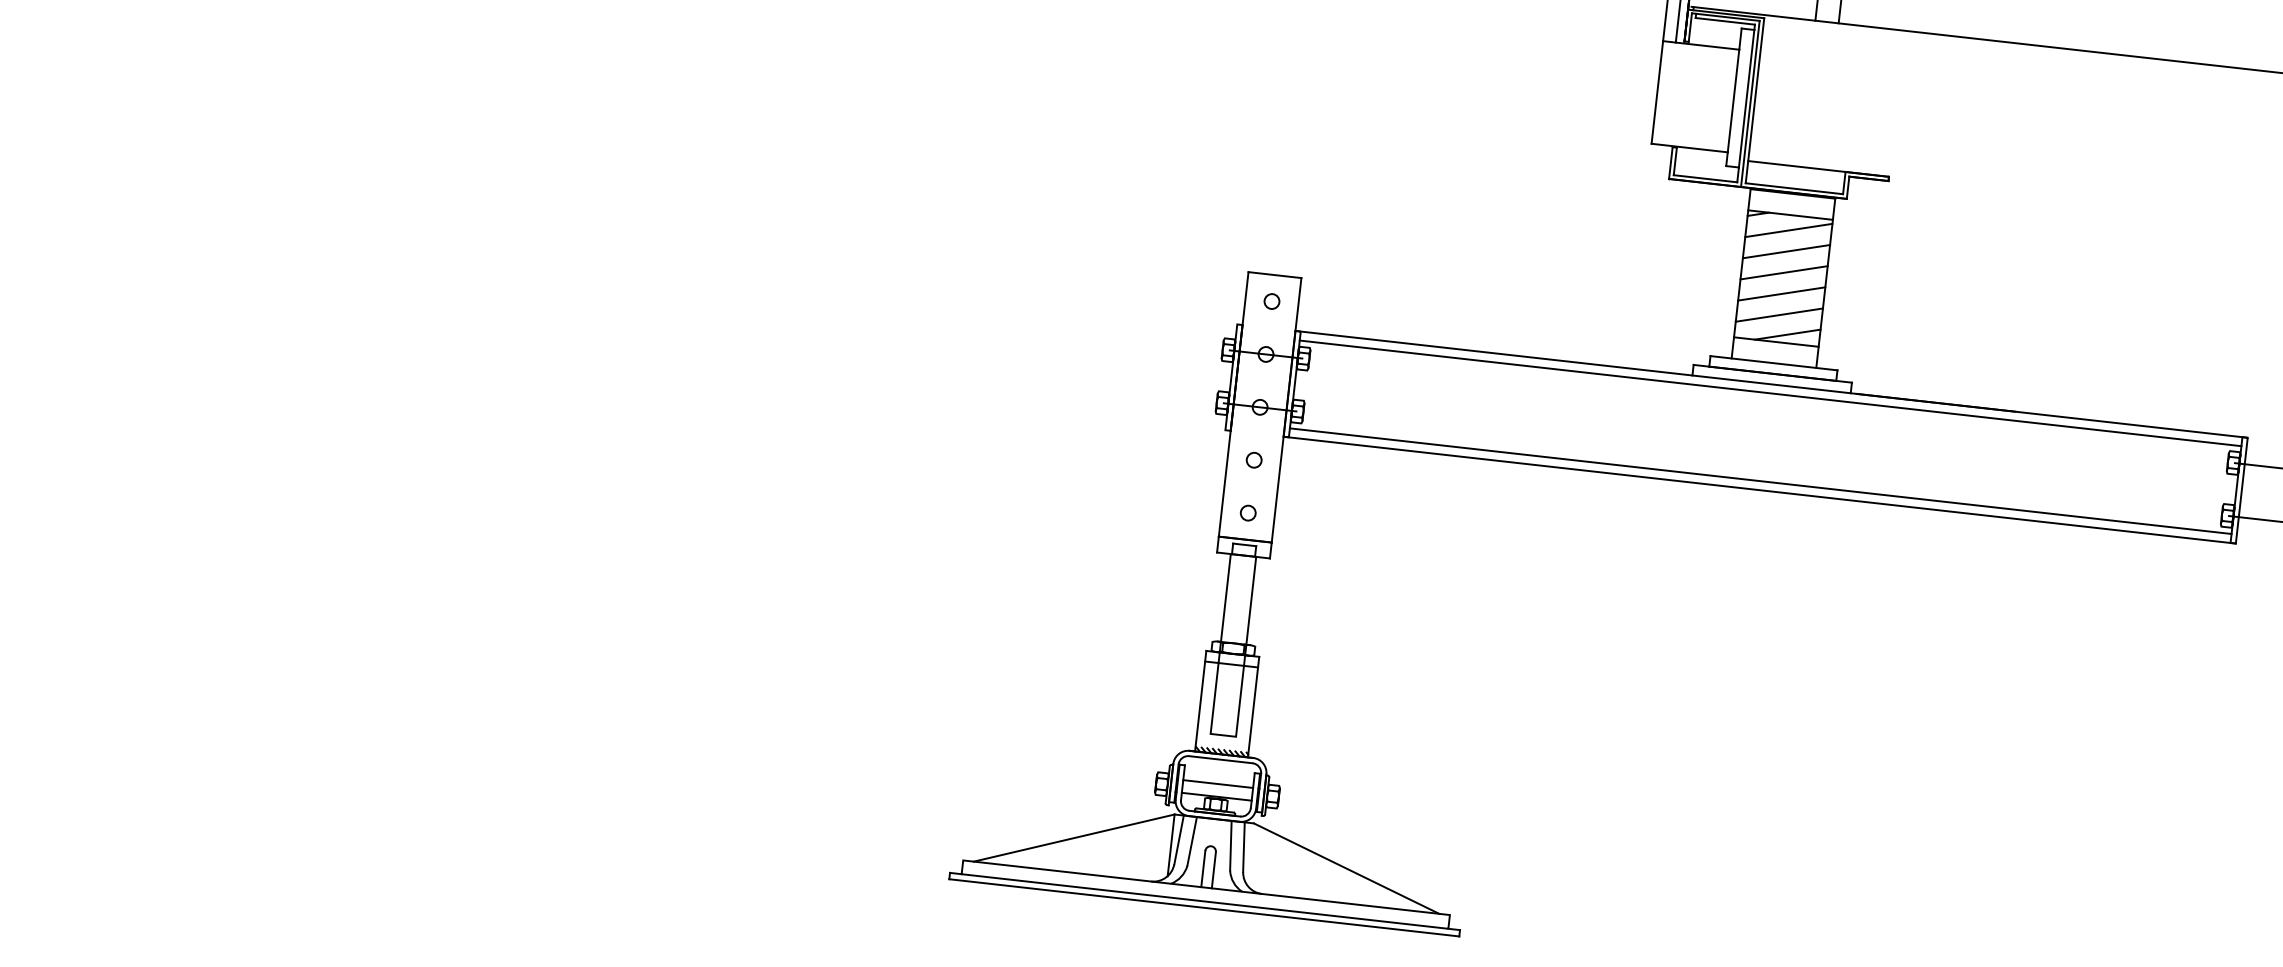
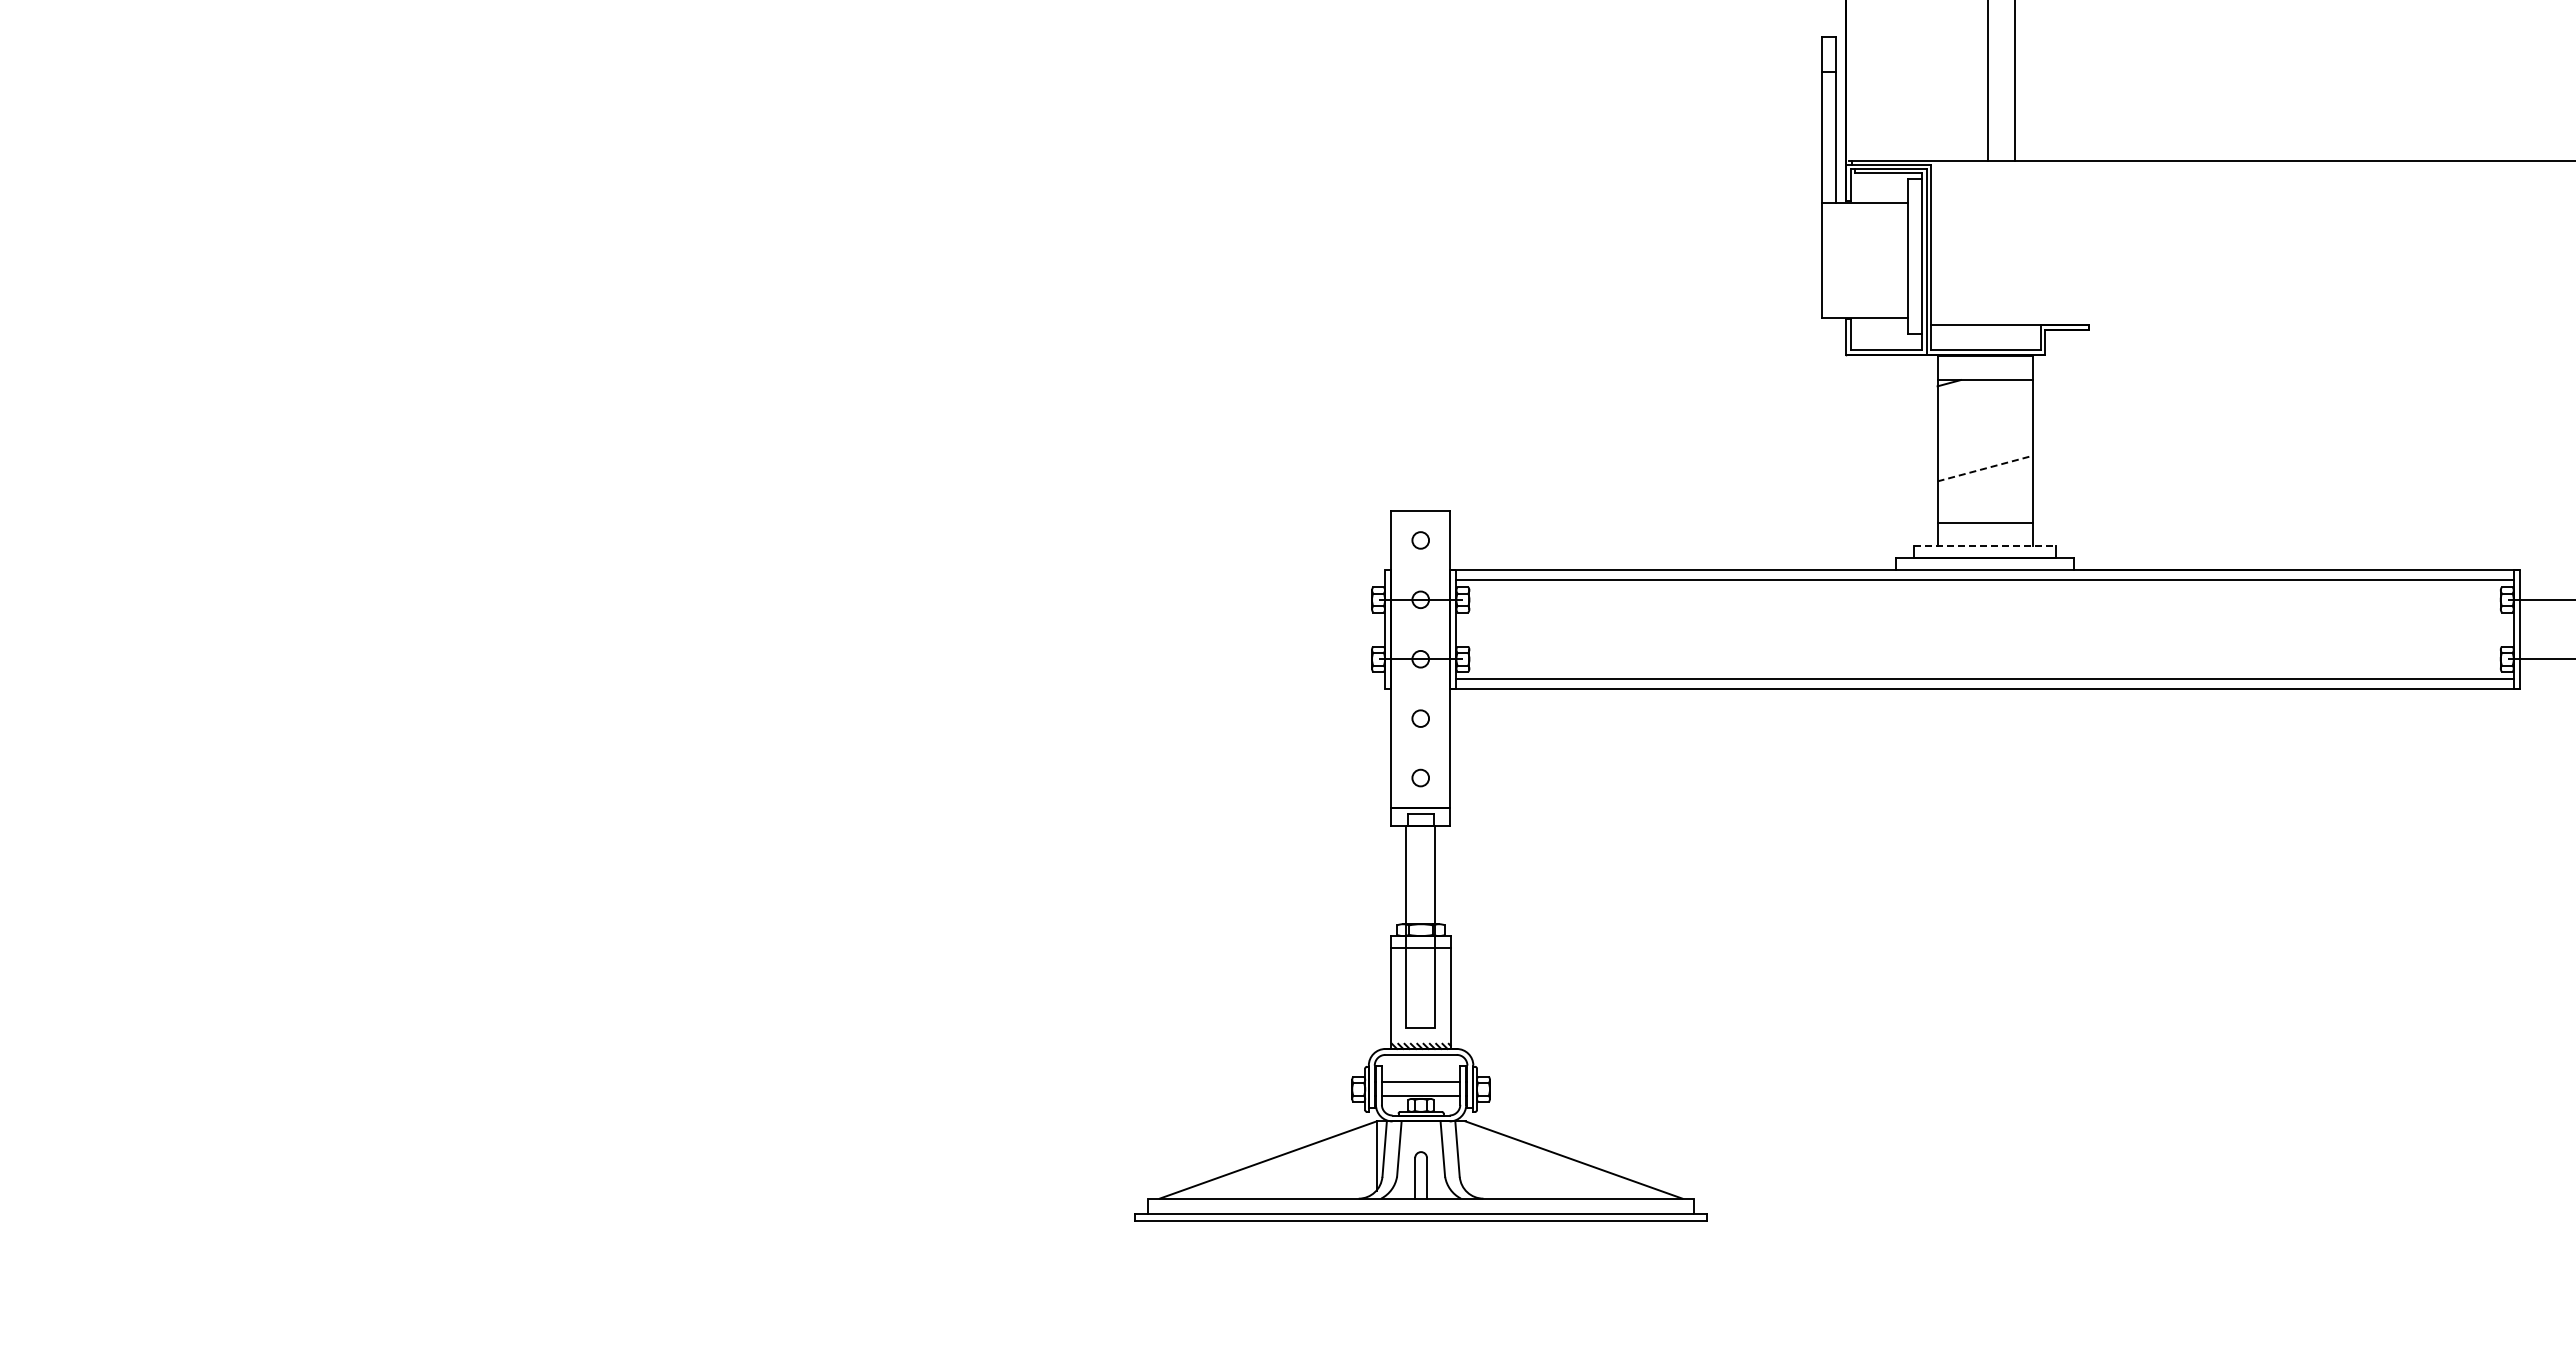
line: (1788, 230) -> (1984, 397), removed
line: (1786, 251) -> (1984, 420), removed
line: (1783, 272) -> (1984, 444), removed
line: (1782, 293) -> (1985, 468), solid -> dashed
line: (1778, 315) -> (1984, 492), removed
line: (1787, 334) -> (1996, 512), removed
line: (1774, 363) -> (1985, 546), solid -> dashed

